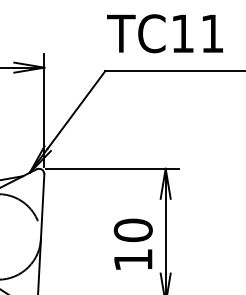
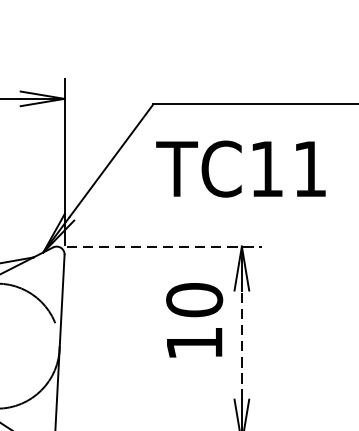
text: (164, 33) -> (240, 168), moved
line: (112, 168) -> (164, 246), solid -> dashed
line: (165, 235) -> (241, 344), solid -> dashed
text: (132, 243) -> (193, 319), moved

